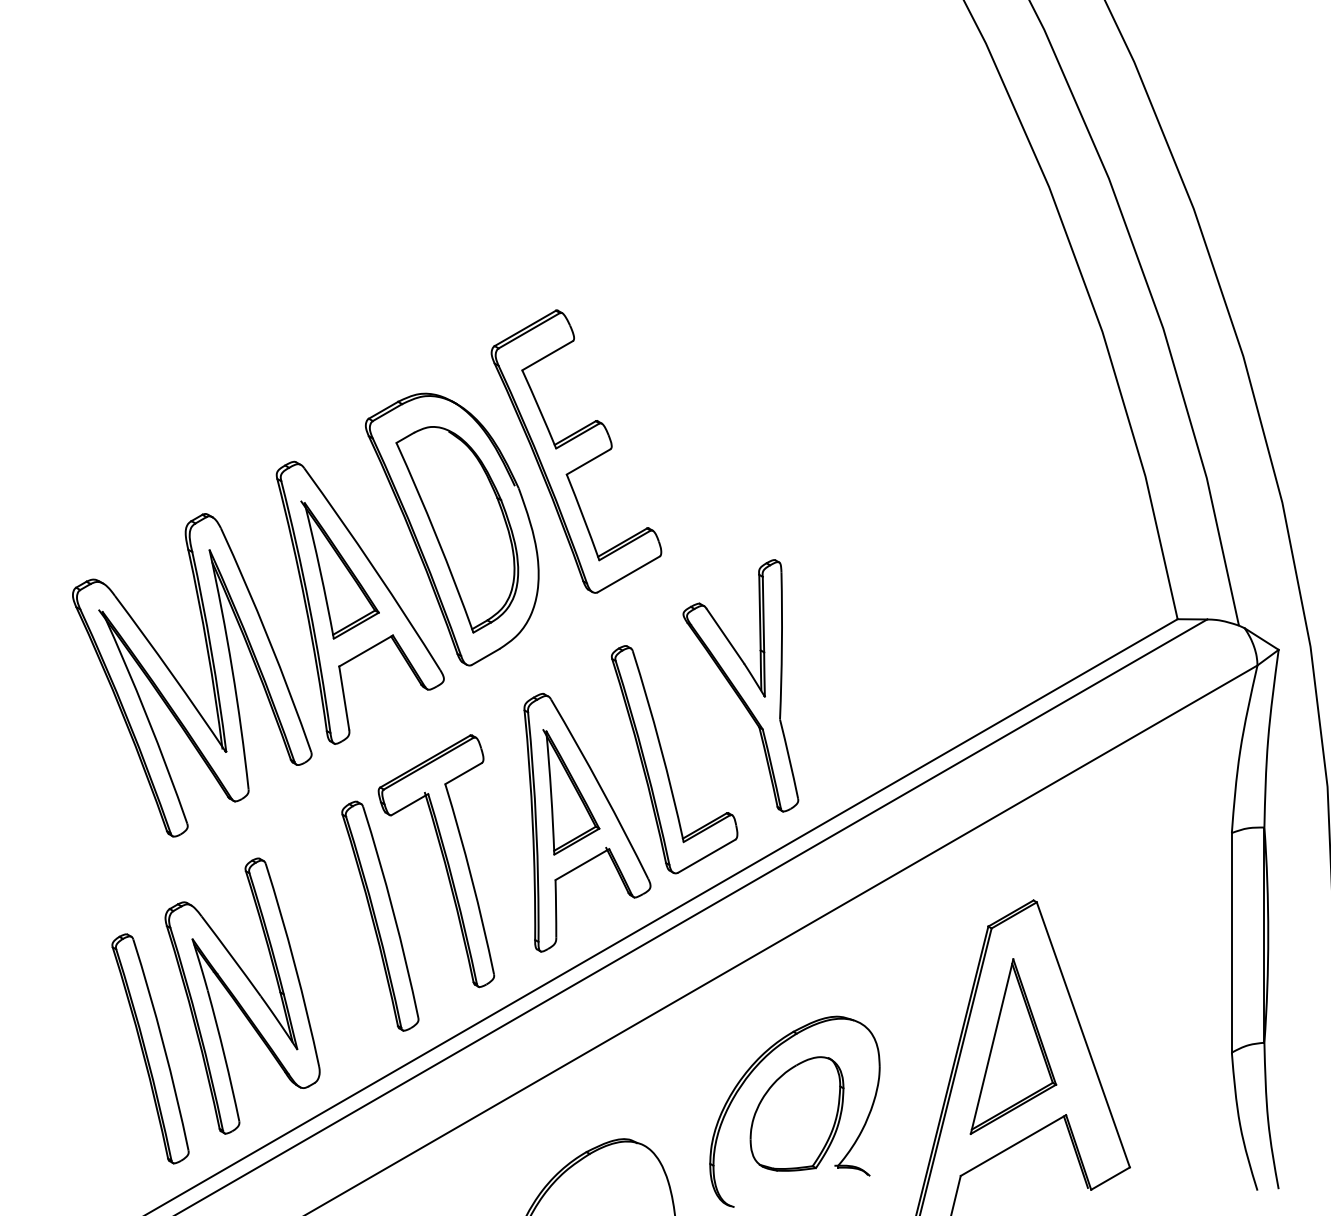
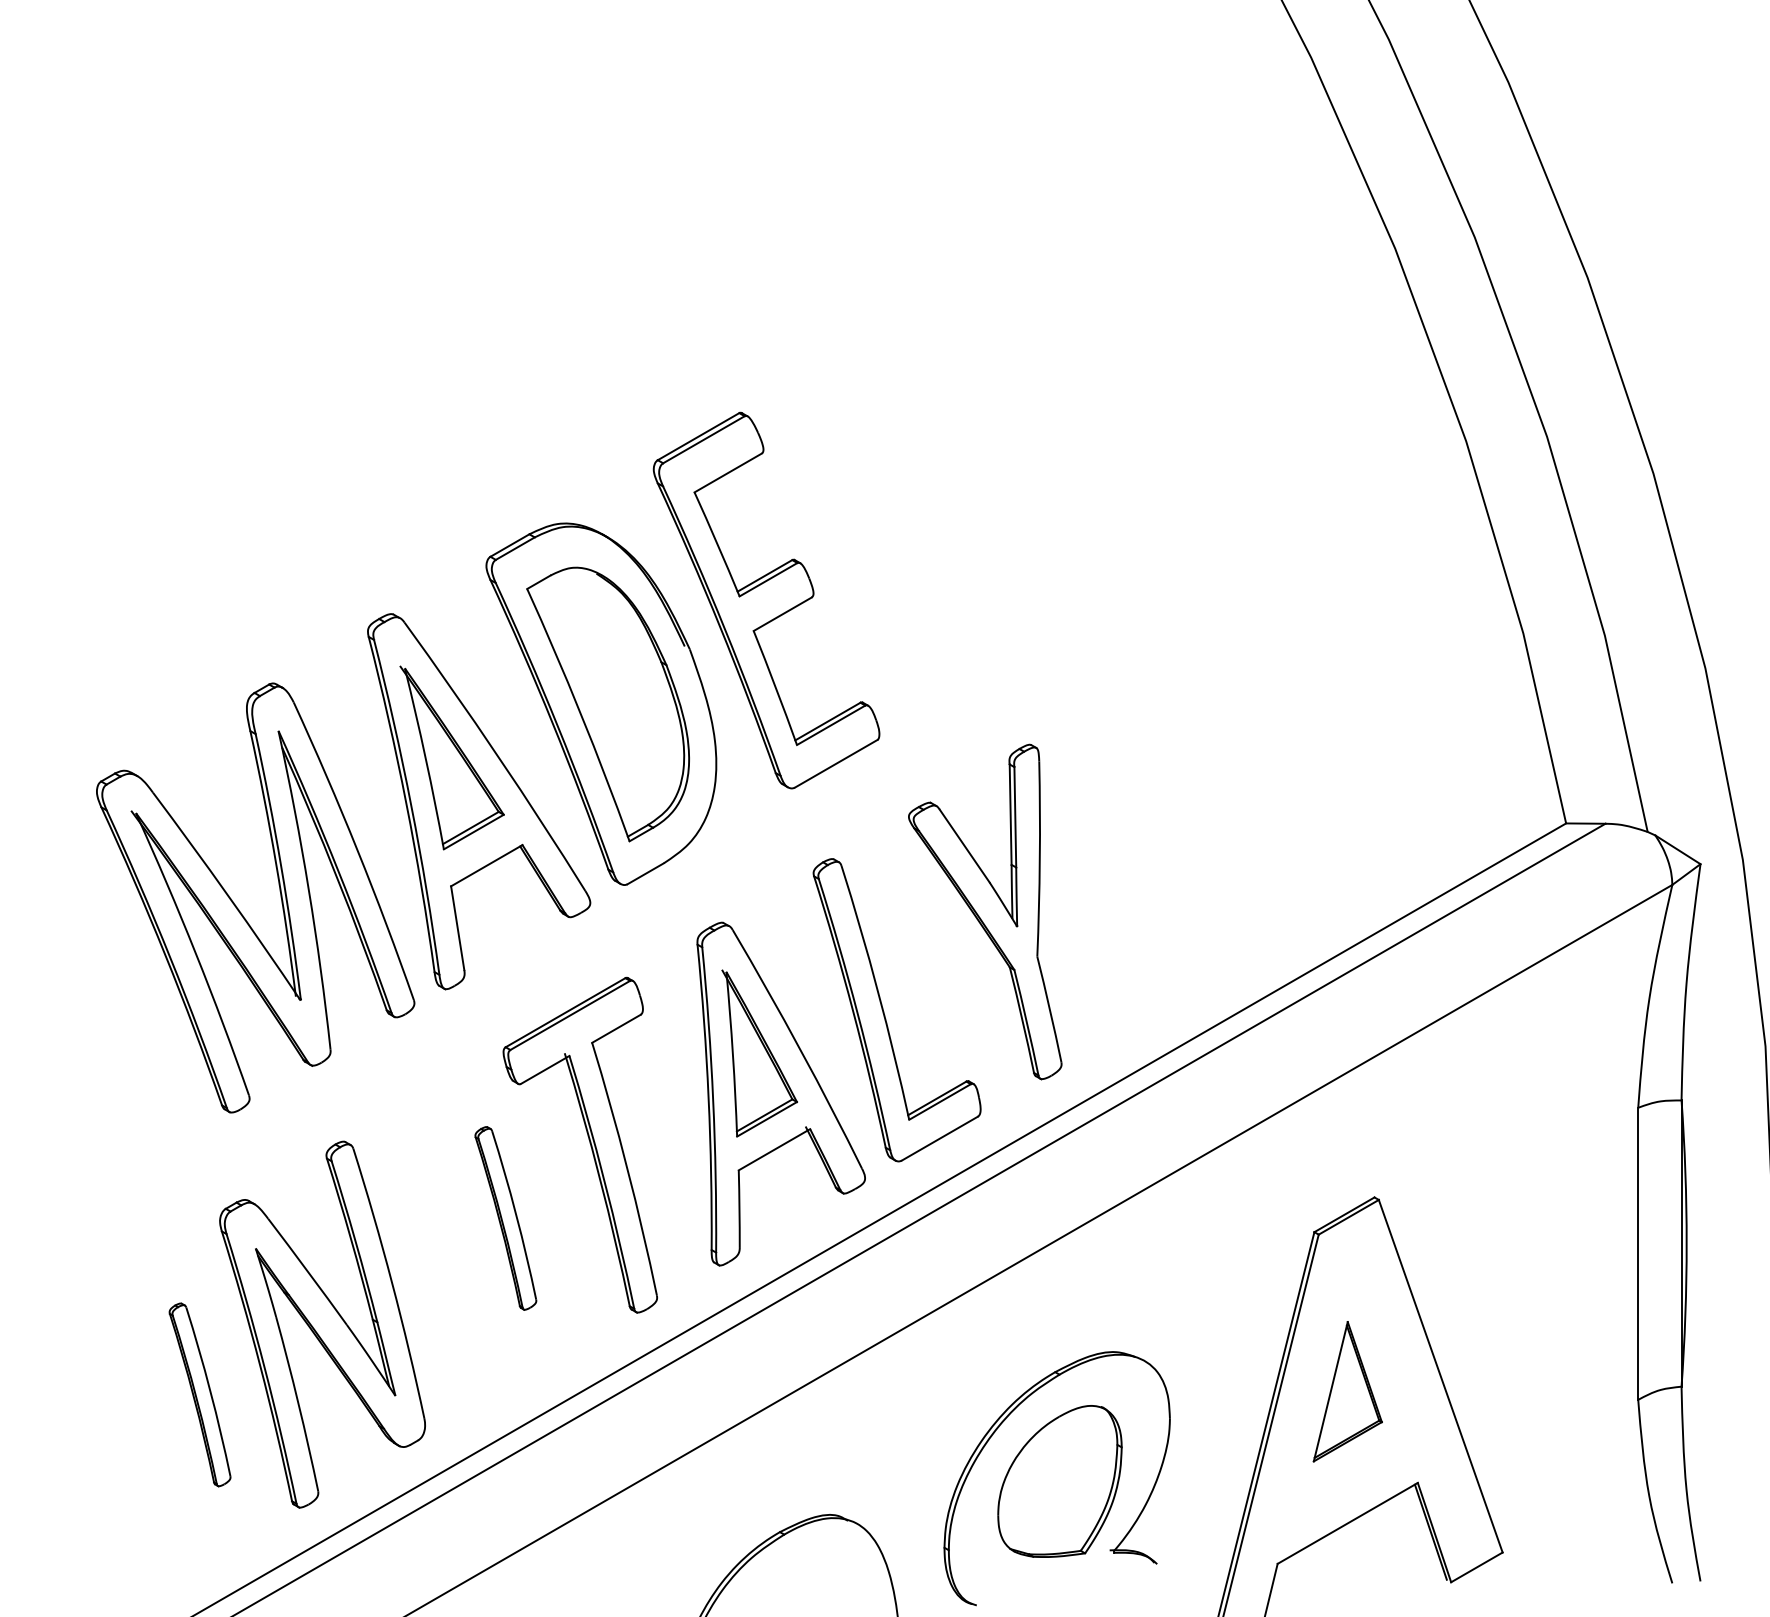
part: (380, 916) -> (505, 1218), size x0.6
part: (1013, 1046) -> (1347, 1391), size x0.6
part: (150, 1048) -> (199, 1394), size x0.6

